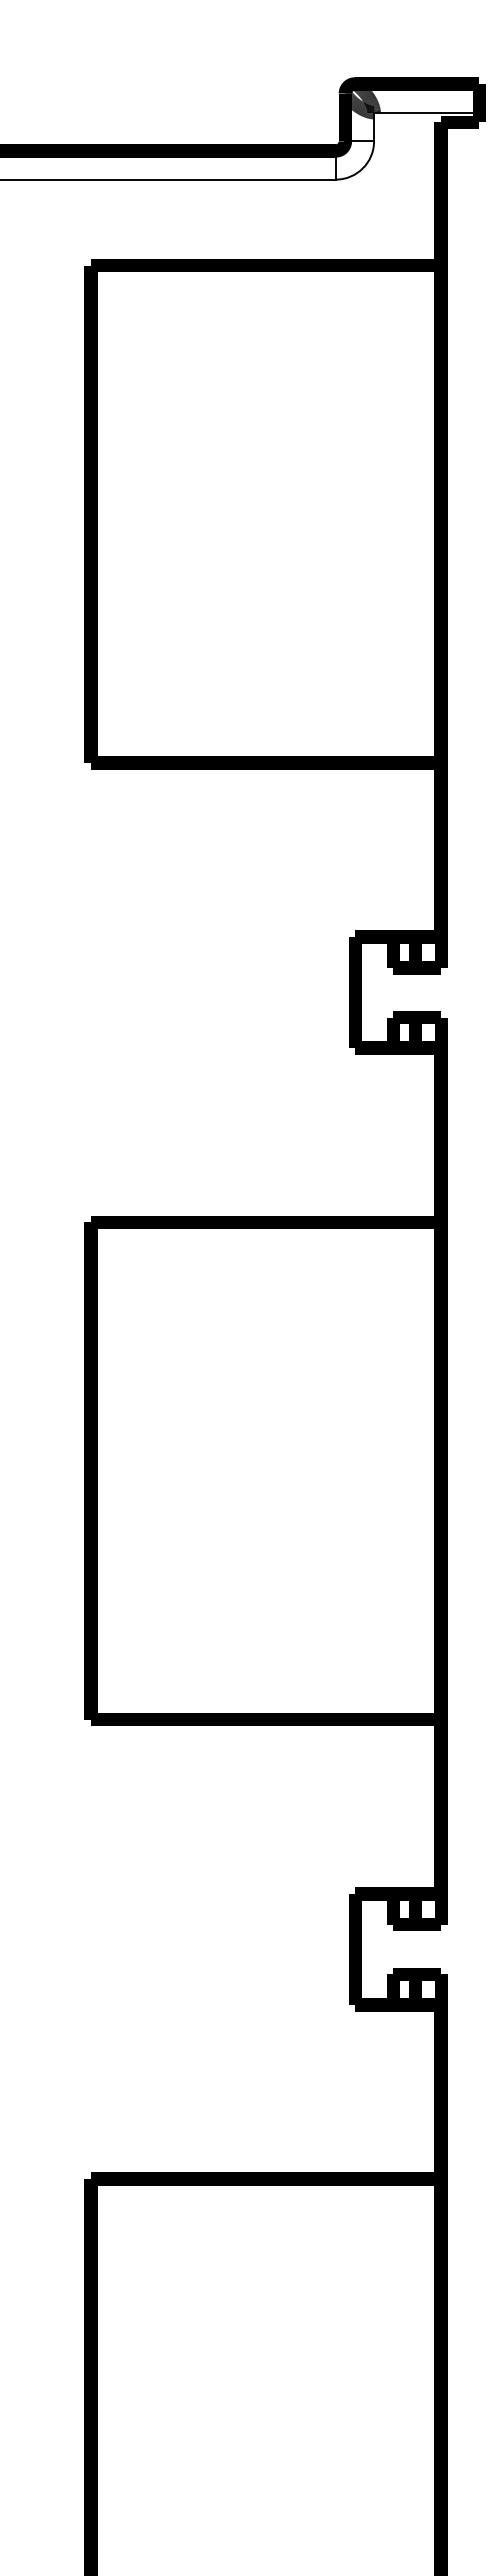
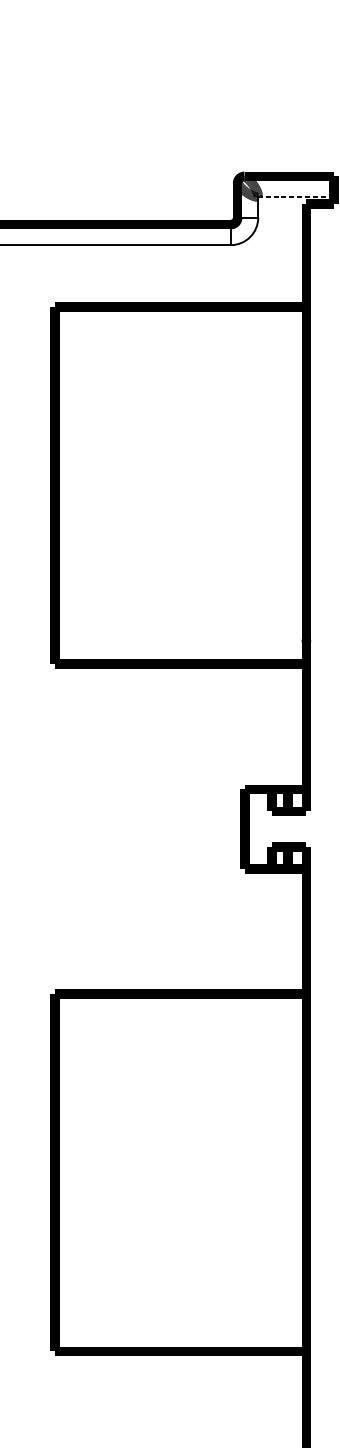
line: (426, 112) -> (295, 196), solid -> dashed

